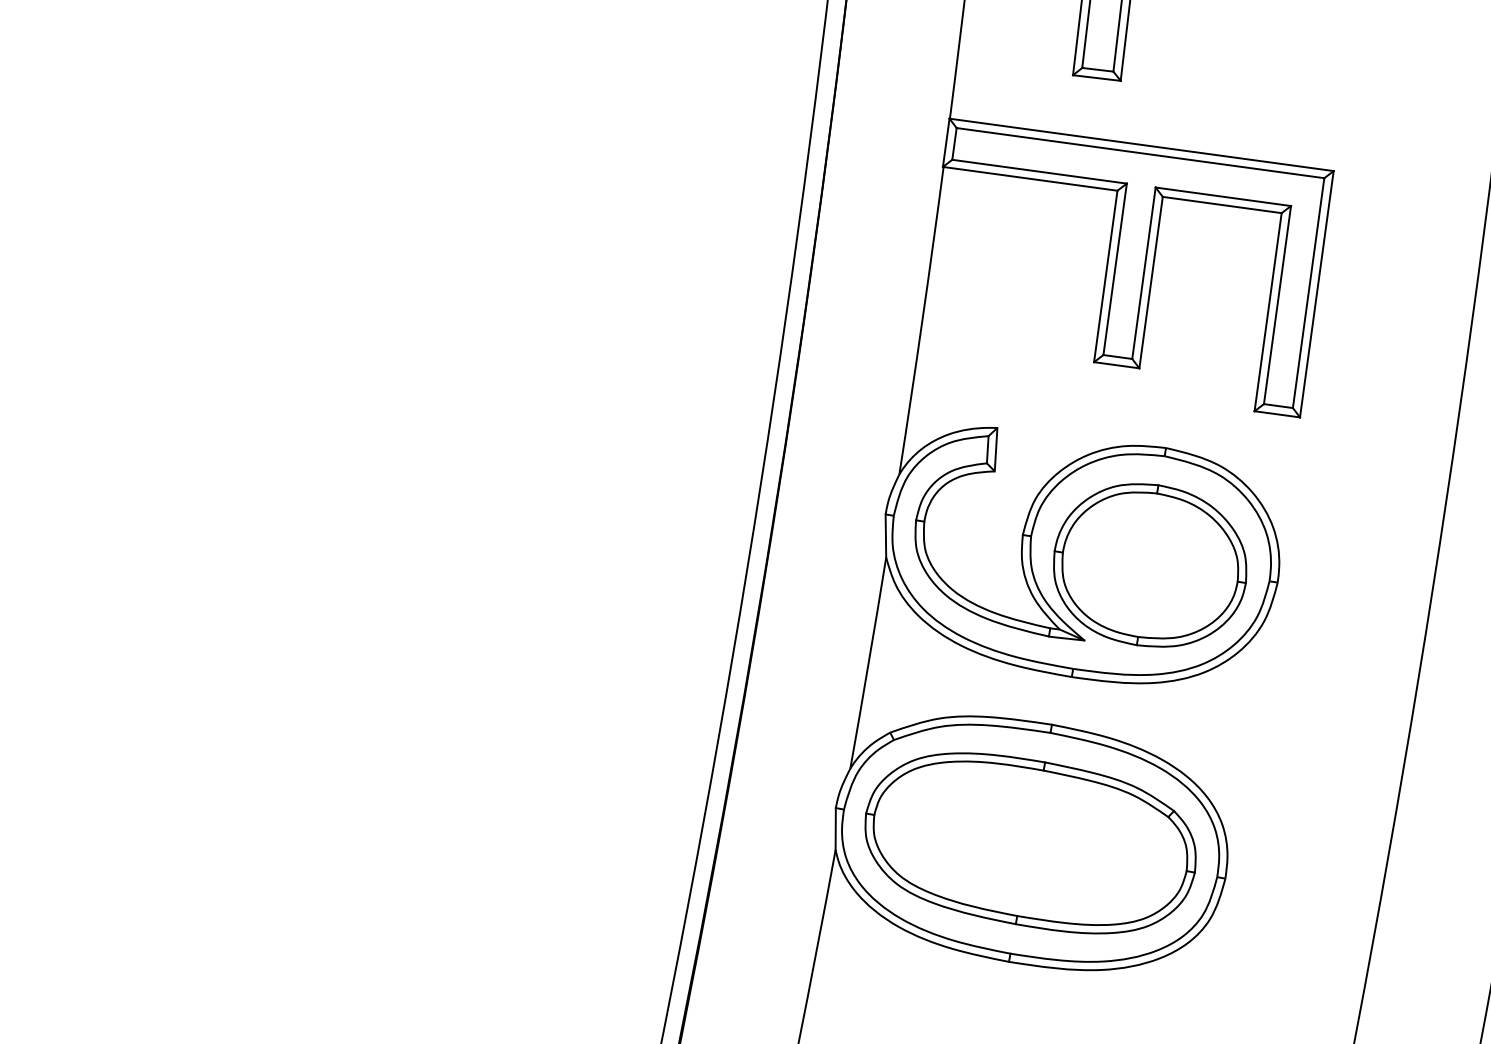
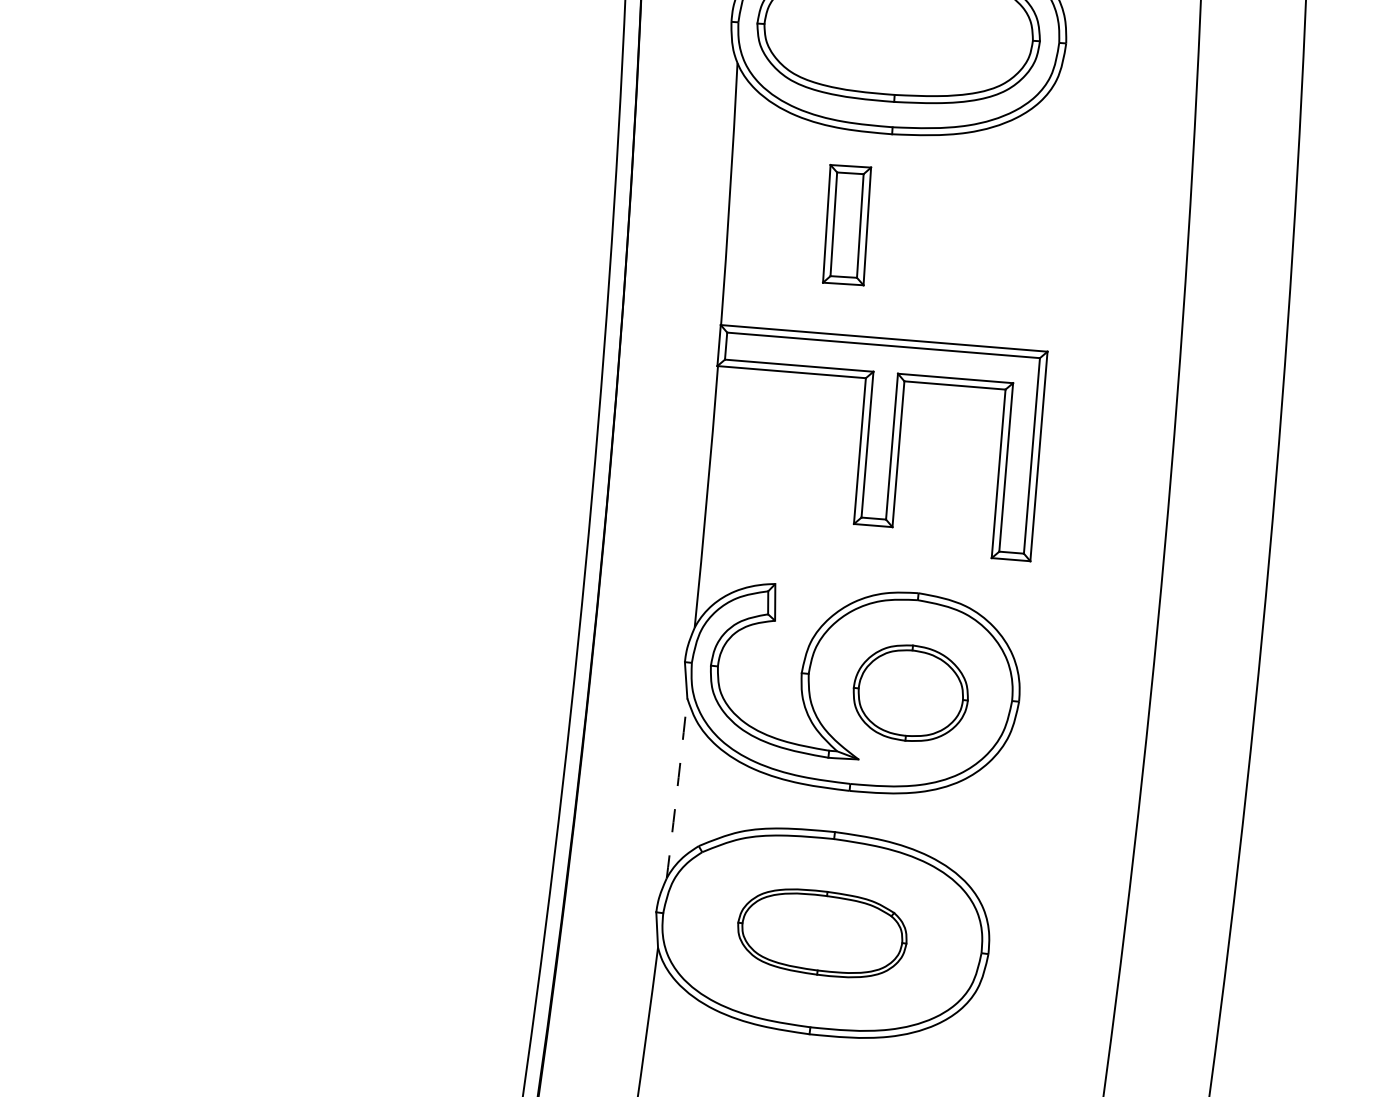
part: (1150, 565) -> (910, 693), size x0.7
arc: (868, 663) -> (677, 788), solid -> dashed
part: (1030, 843) -> (822, 933), size x0.6

